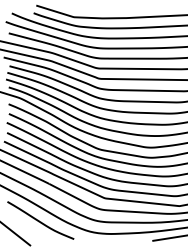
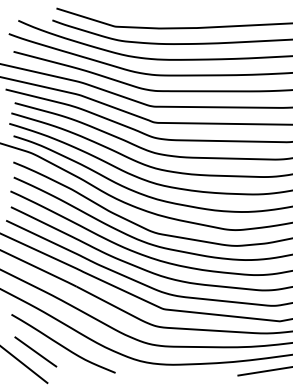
line: (22, 225) -> (34, 351), added

